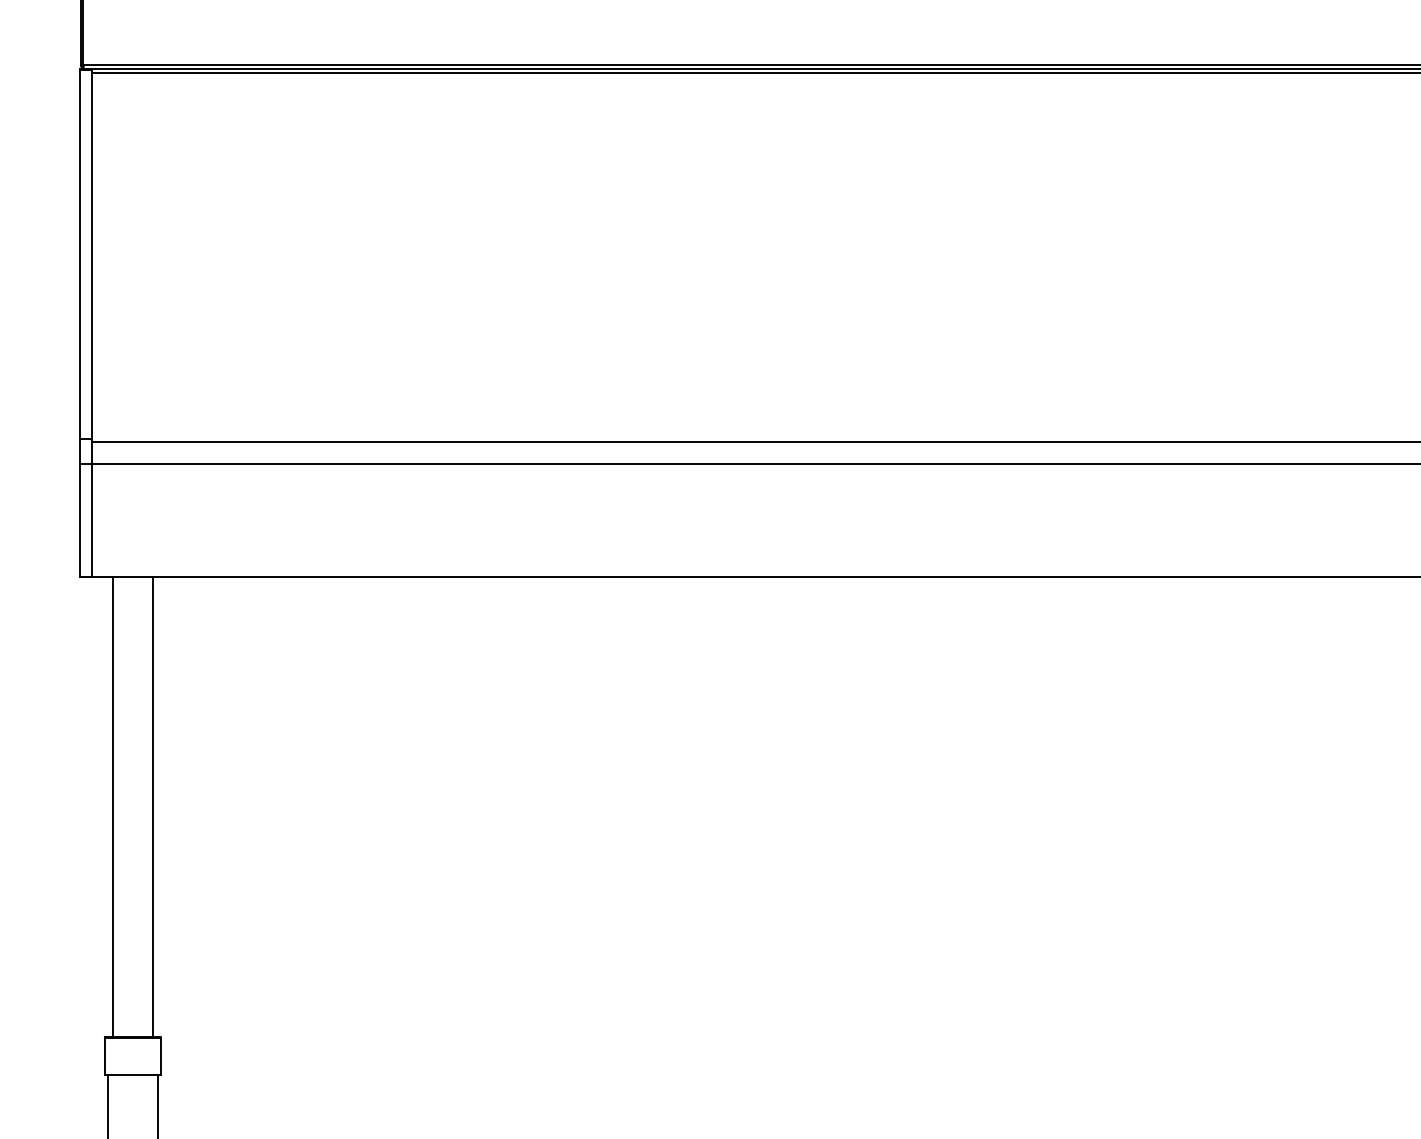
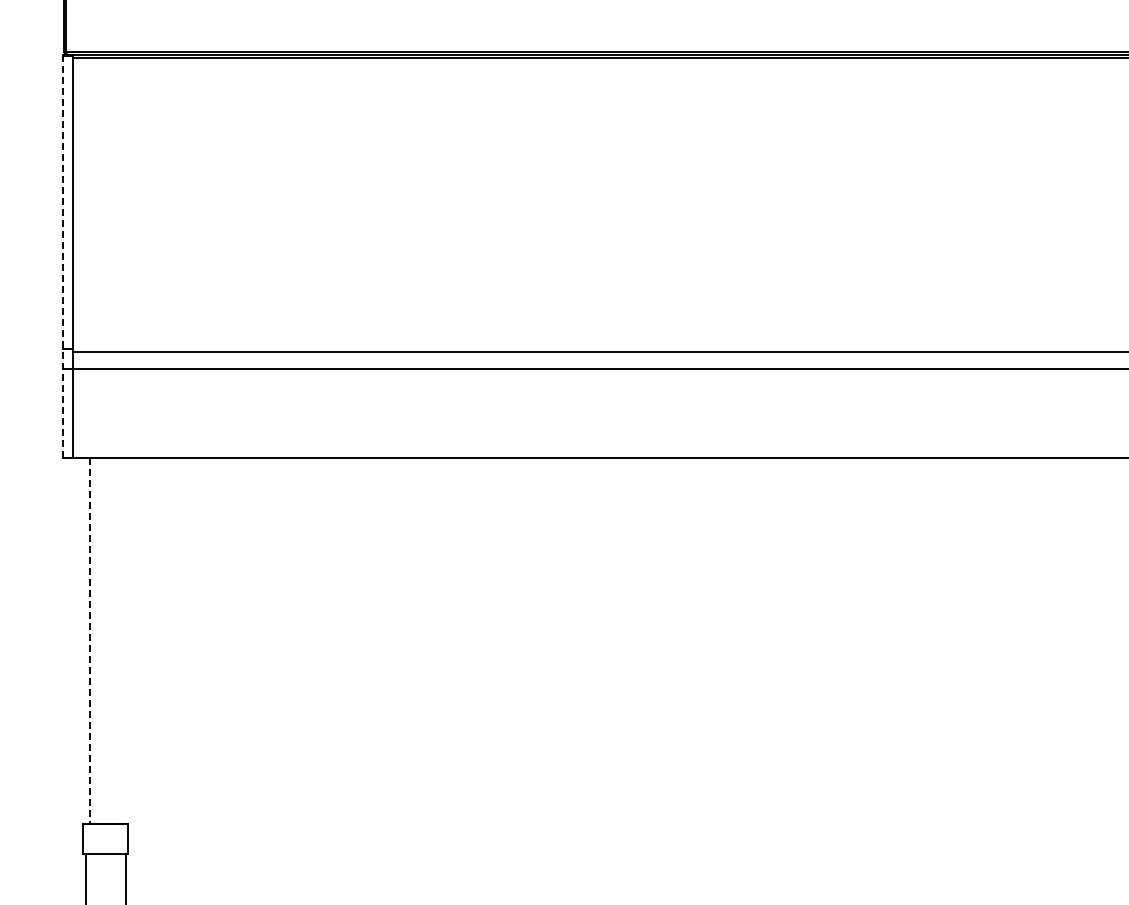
line: (79, 322) -> (63, 256), solid -> dashed
line: (152, 806) -> (121, 640), removed
line: (112, 807) -> (89, 641), solid -> dashed

